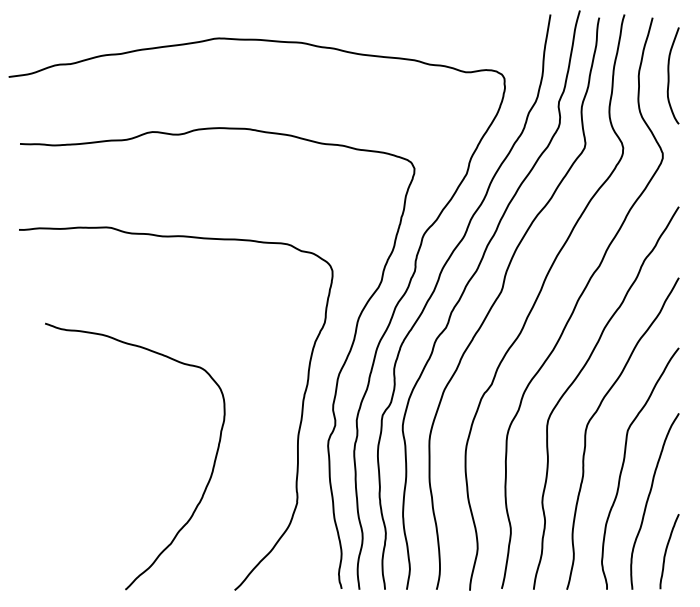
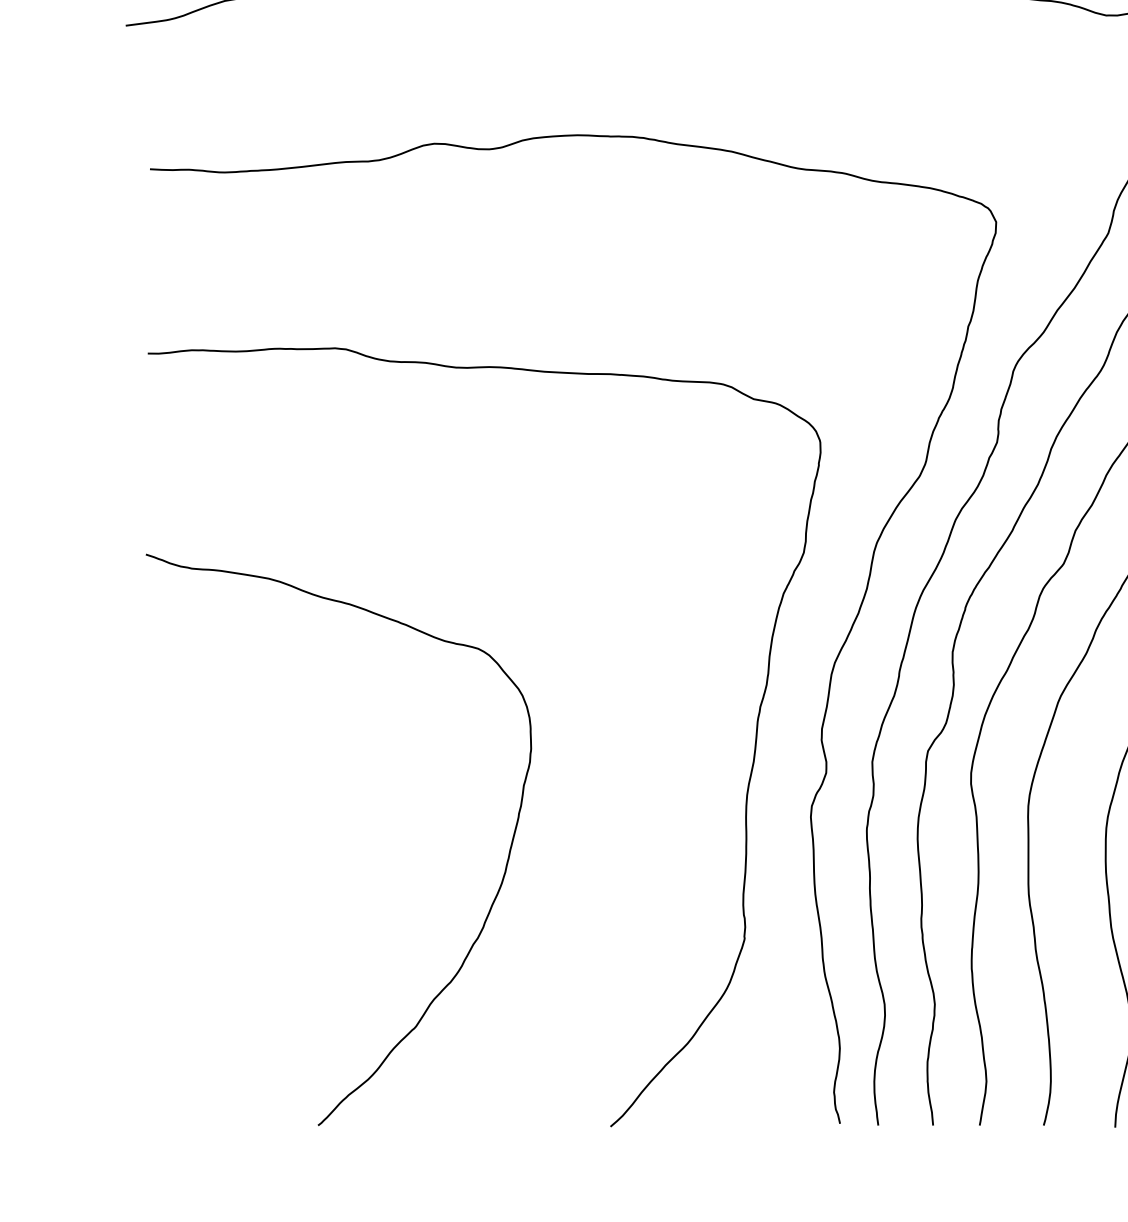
curve: (205, 486) -> (489, 904), moved

